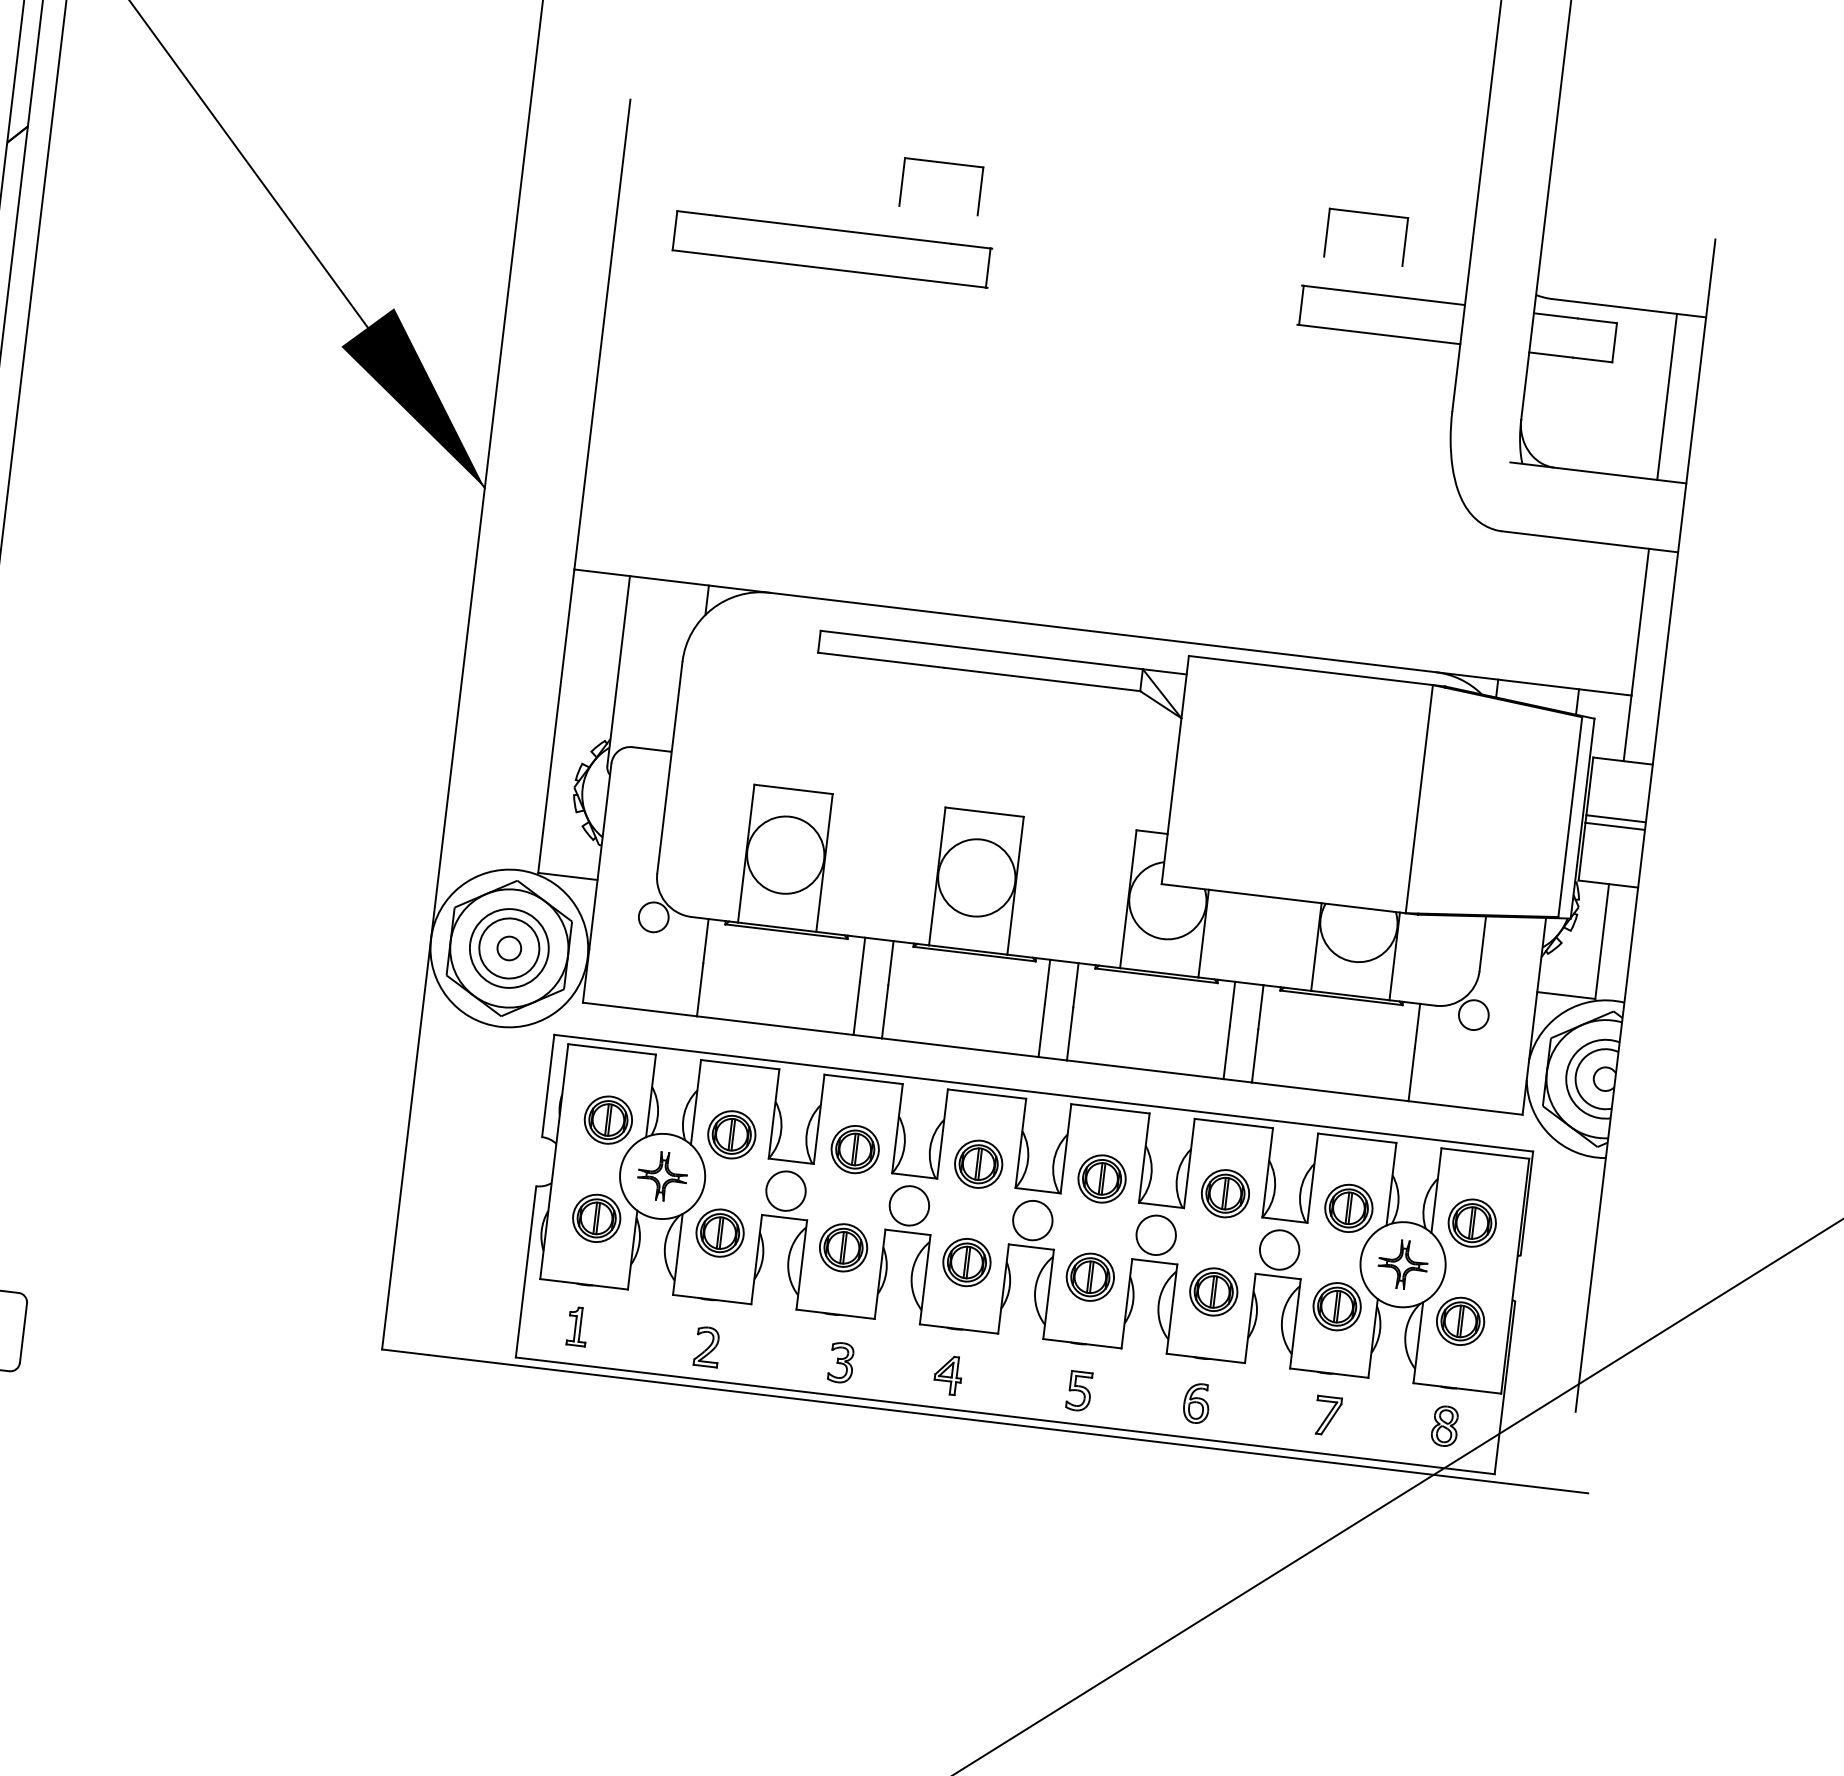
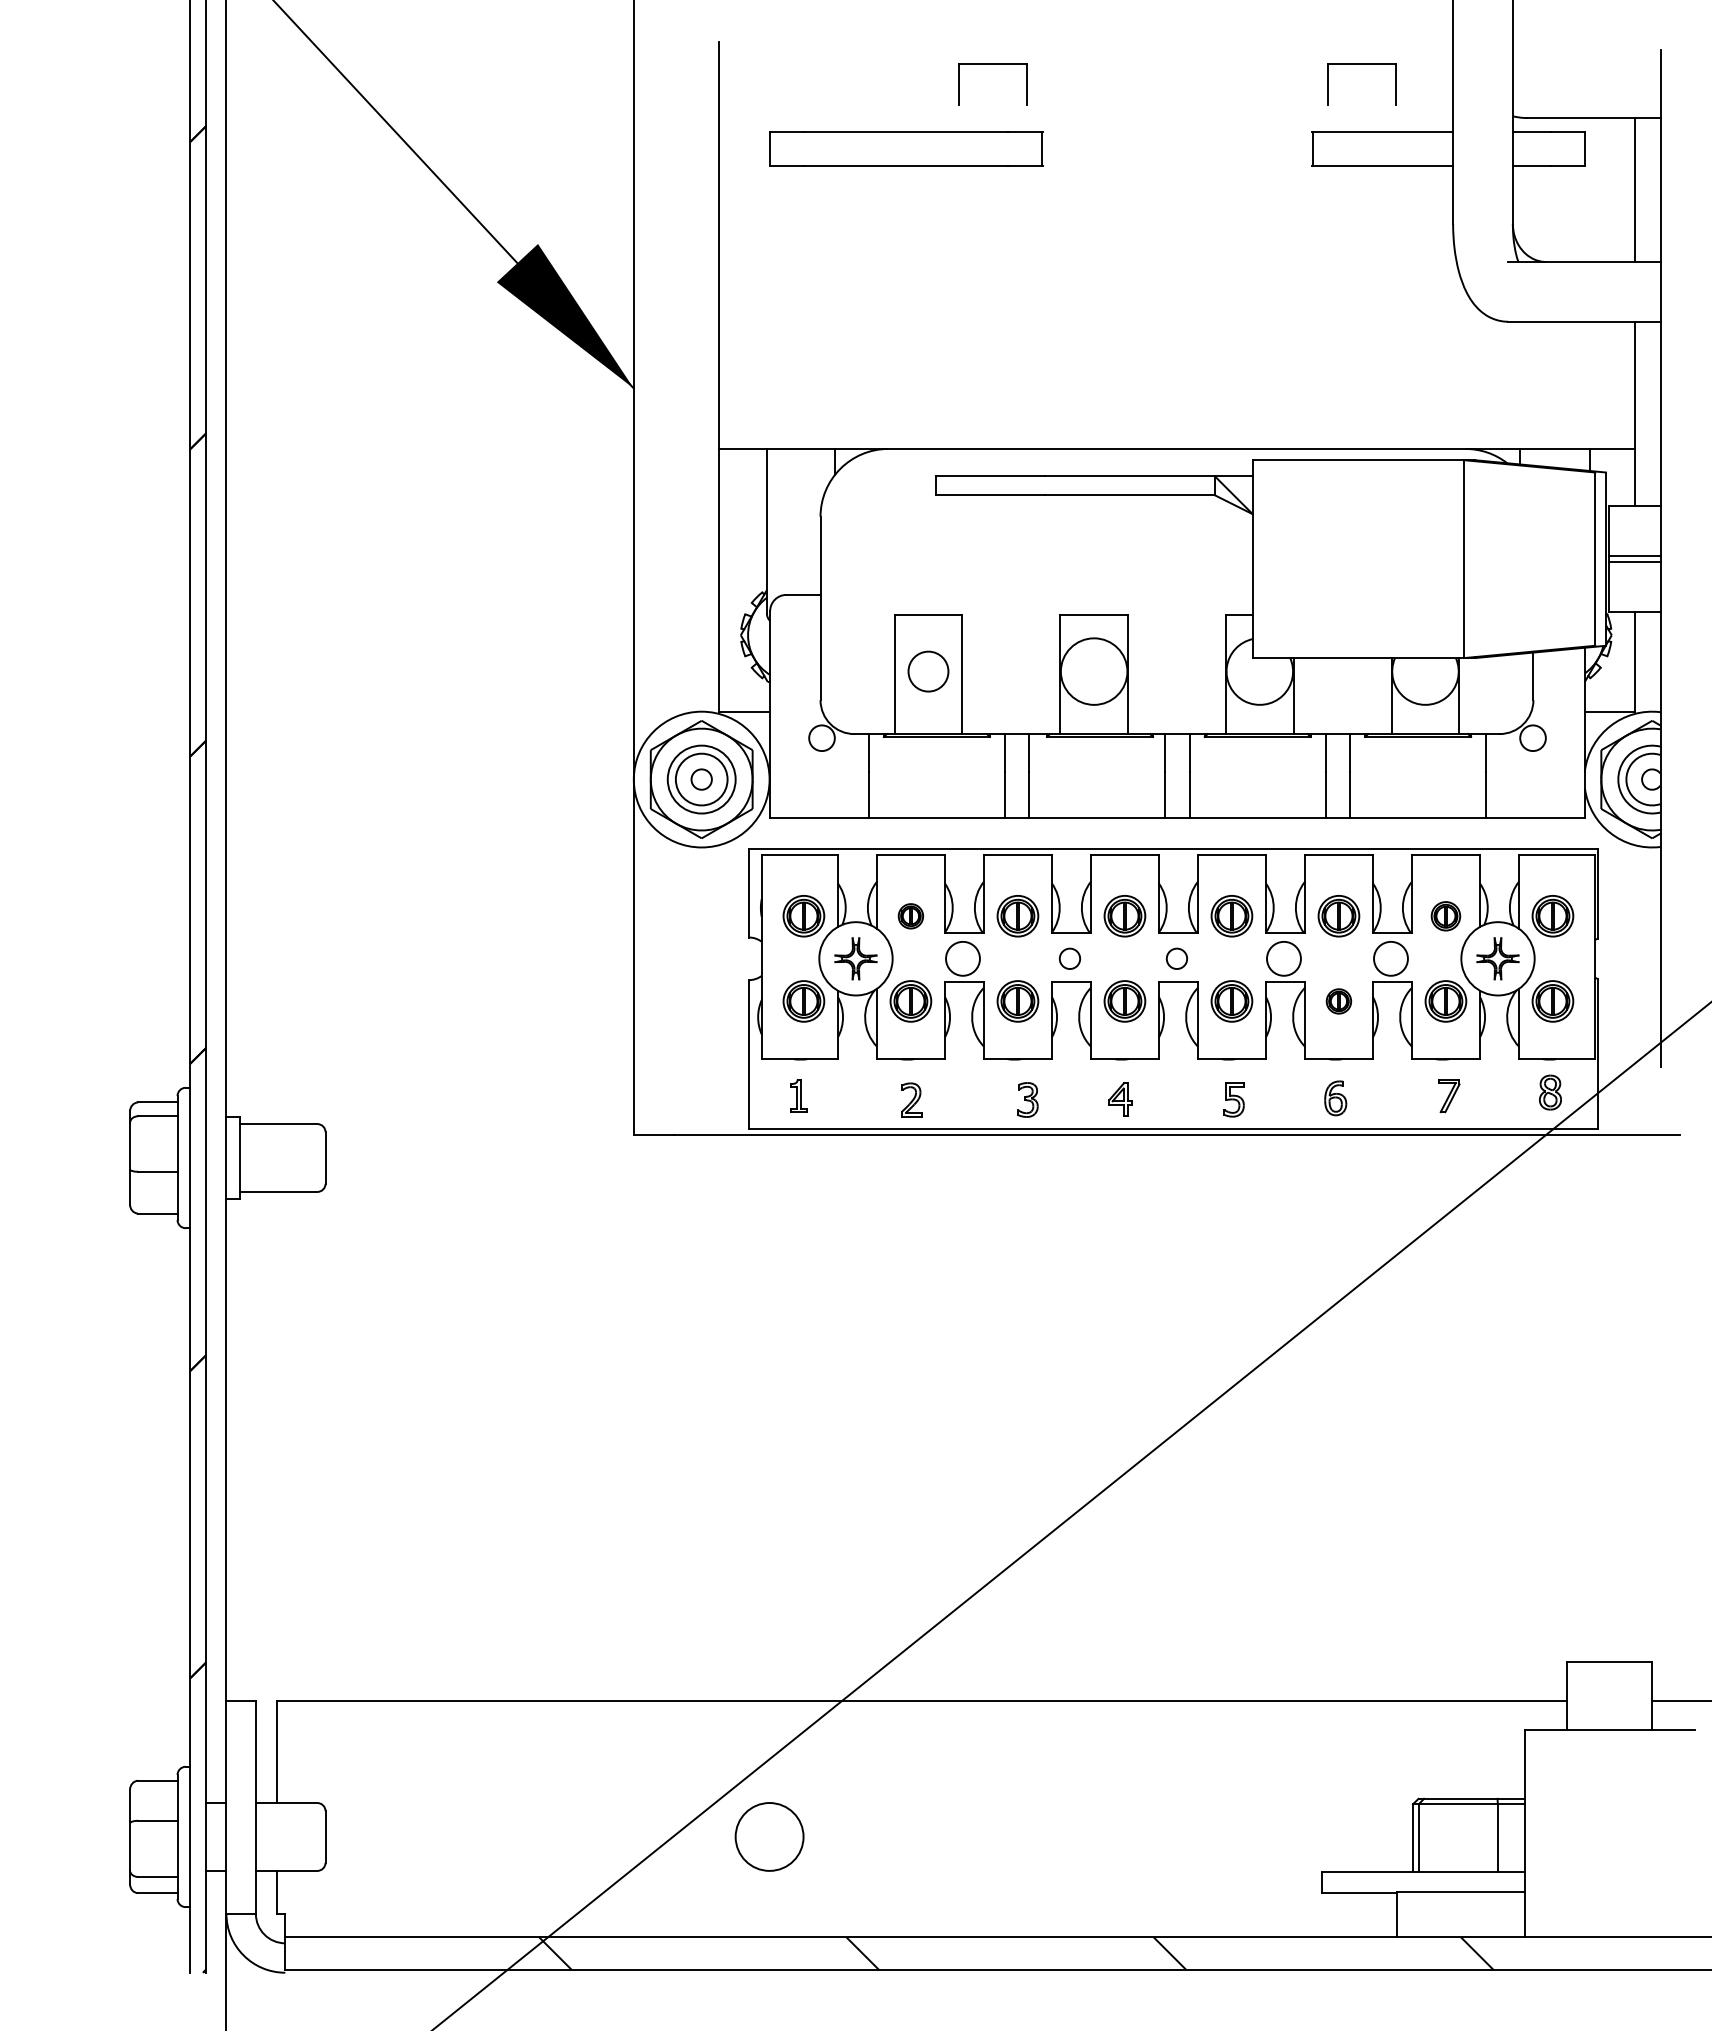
circle: (785, 855) -> (928, 671), size x0.6
part: (731, 1135) -> (910, 916), size x0.6
circle: (908, 1205) -> (1069, 958), size x0.6
part: (1348, 1208) -> (1445, 916), size x0.7
circle: (1032, 1220) -> (1176, 958), size x0.6
part: (1213, 1292) -> (1338, 1001), size x0.6

